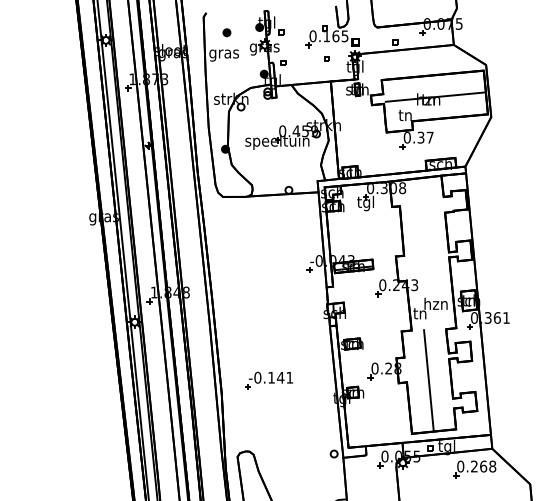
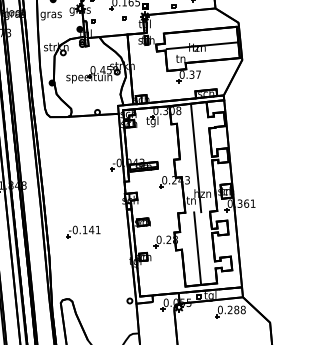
line: (426, 254) -> (195, 158), added
part: (268, 380) -> (82, 231), moved
text: (483, 466) -> (236, 309), 0.268 -> 0.288

